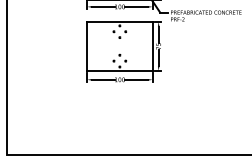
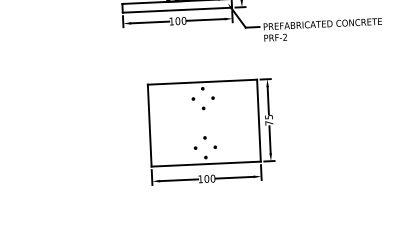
part: (123, 51) -> (210, 131), moved

